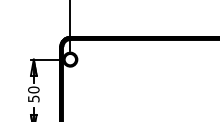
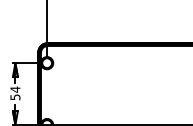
text: (33, 89) -> (15, 89), 50 -> 54

